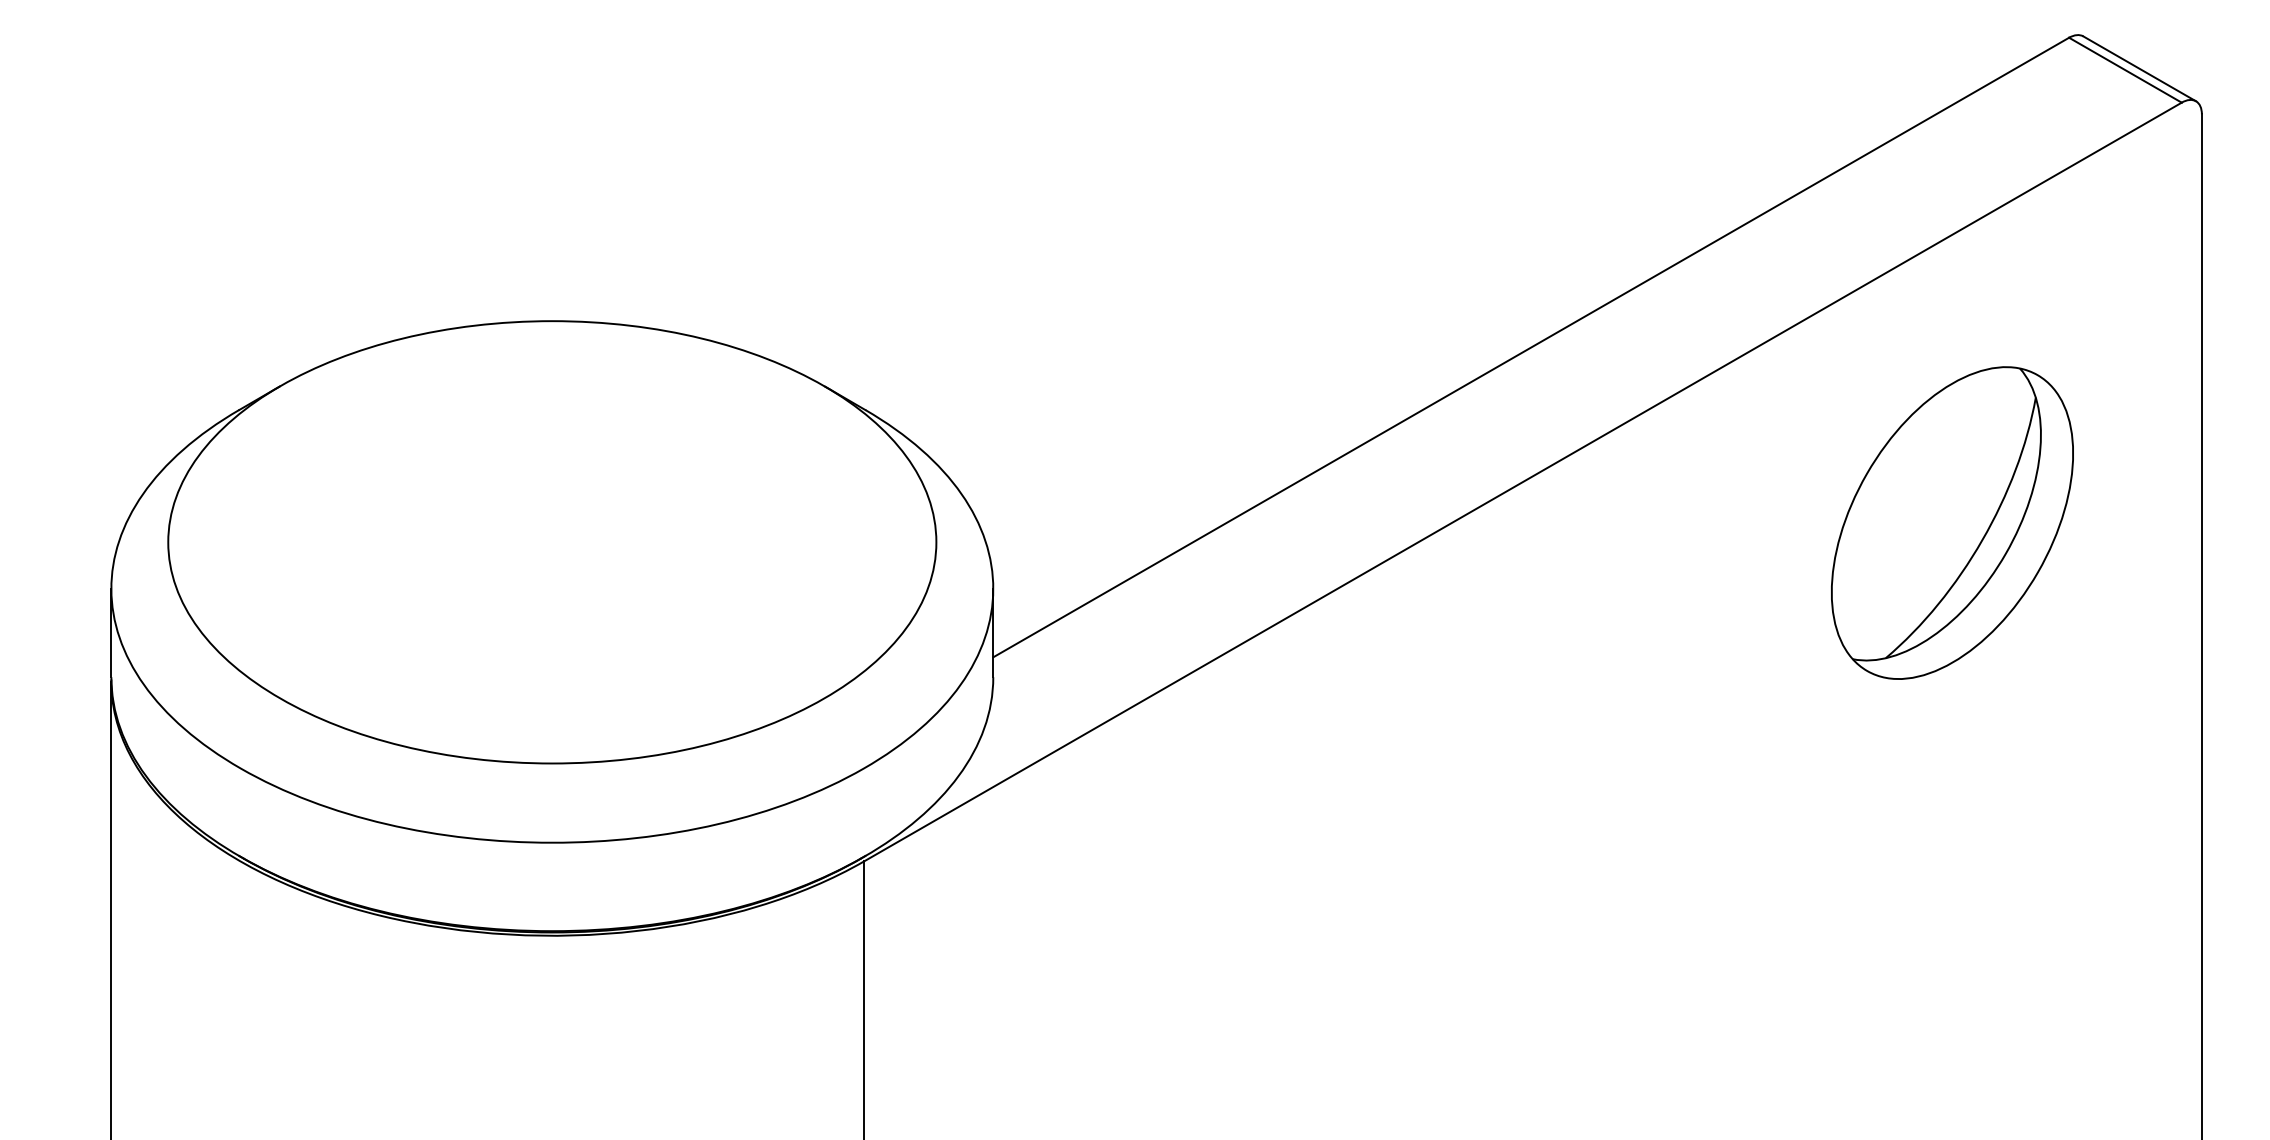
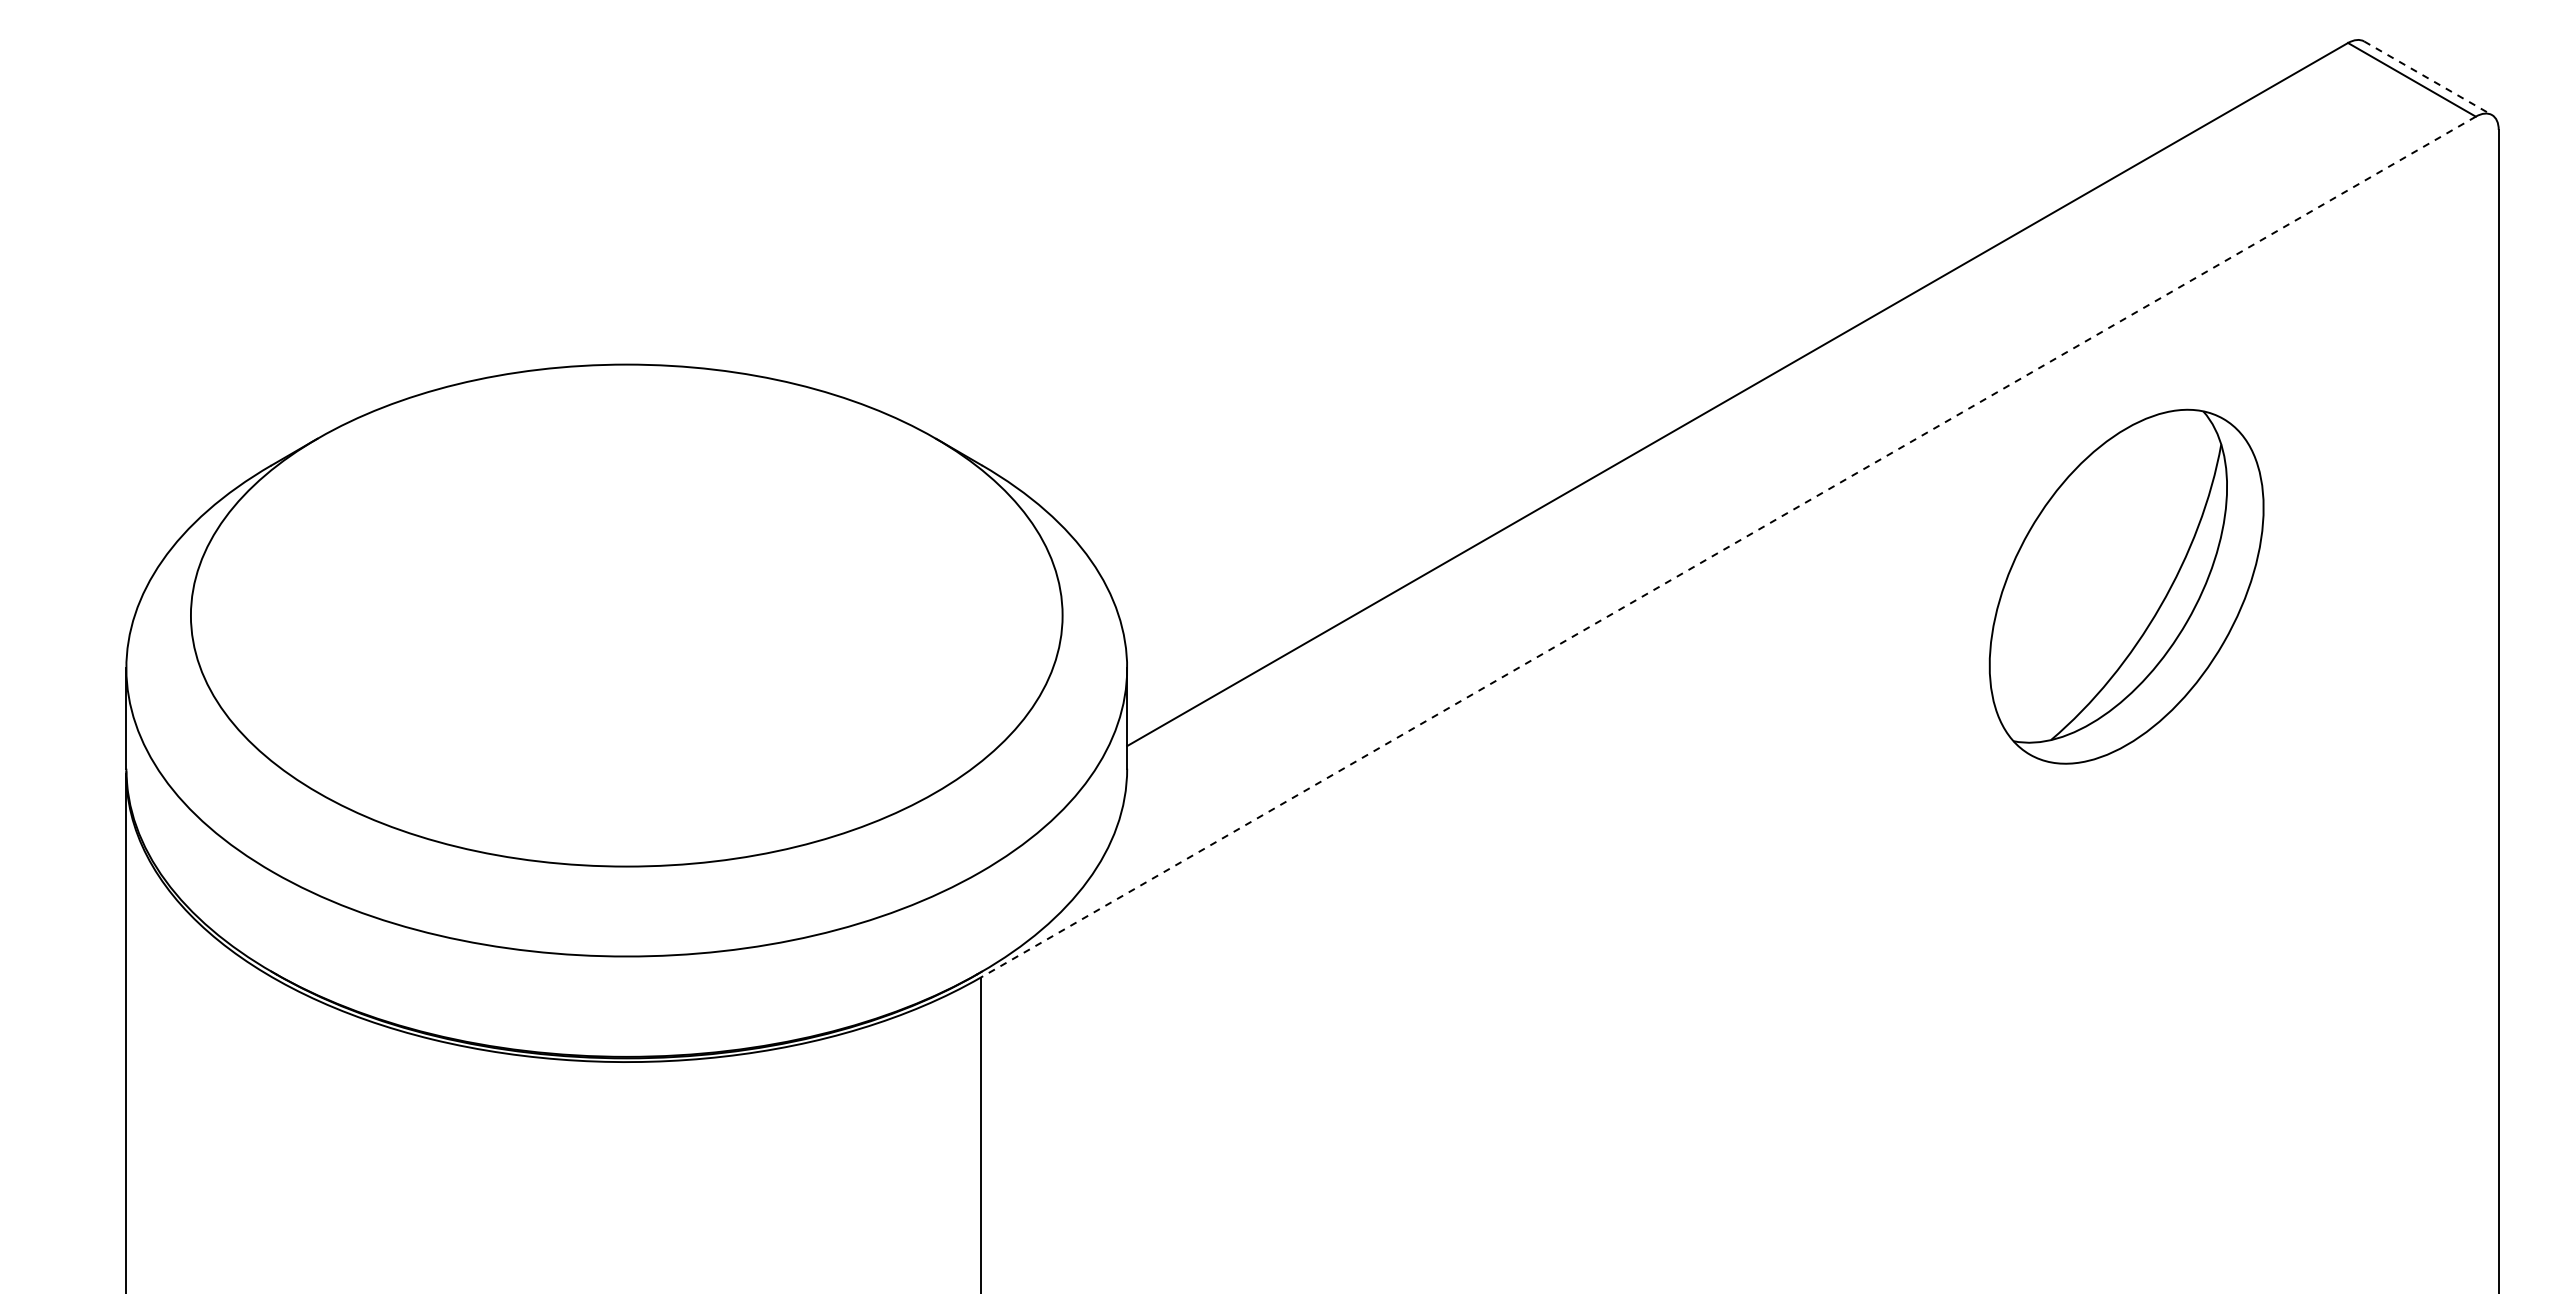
line: (2140, 69) -> (2428, 78), solid -> dashed
line: (1523, 482) -> (1728, 547), solid -> dashed
part: (1952, 522) -> (2126, 586), moved

